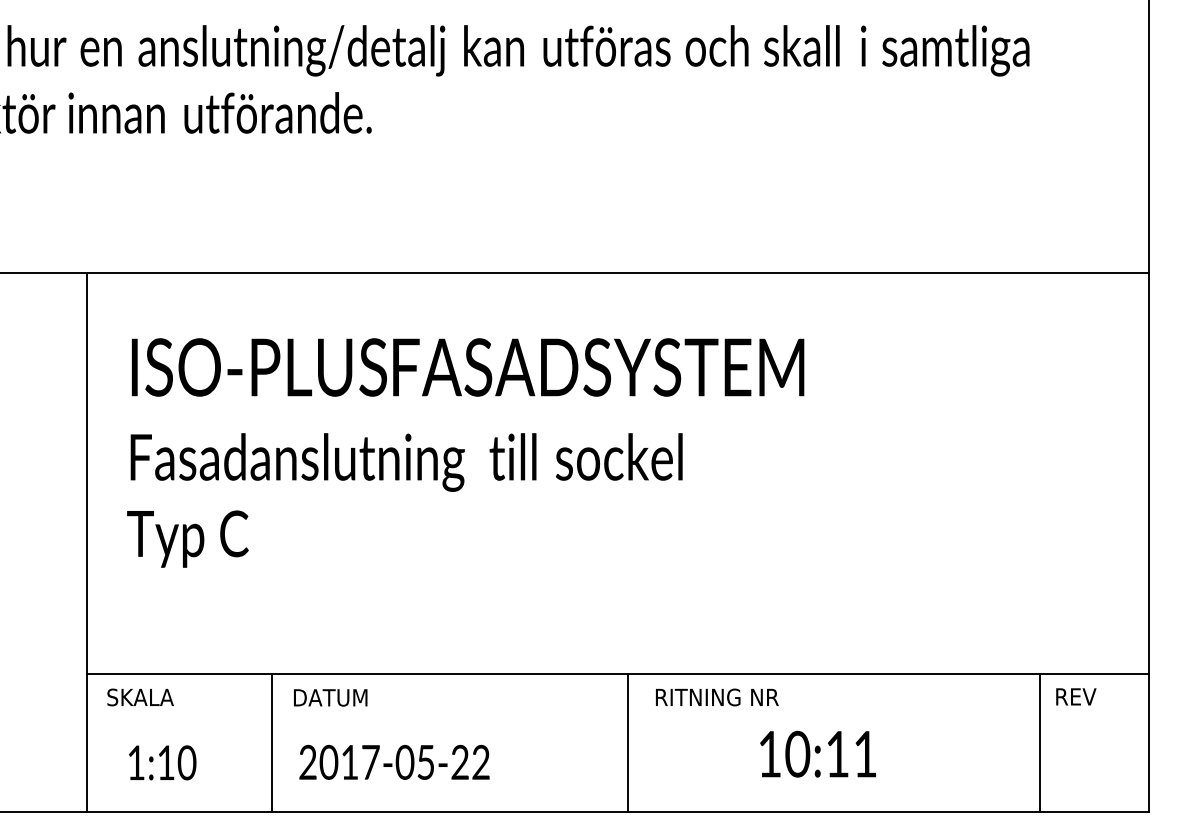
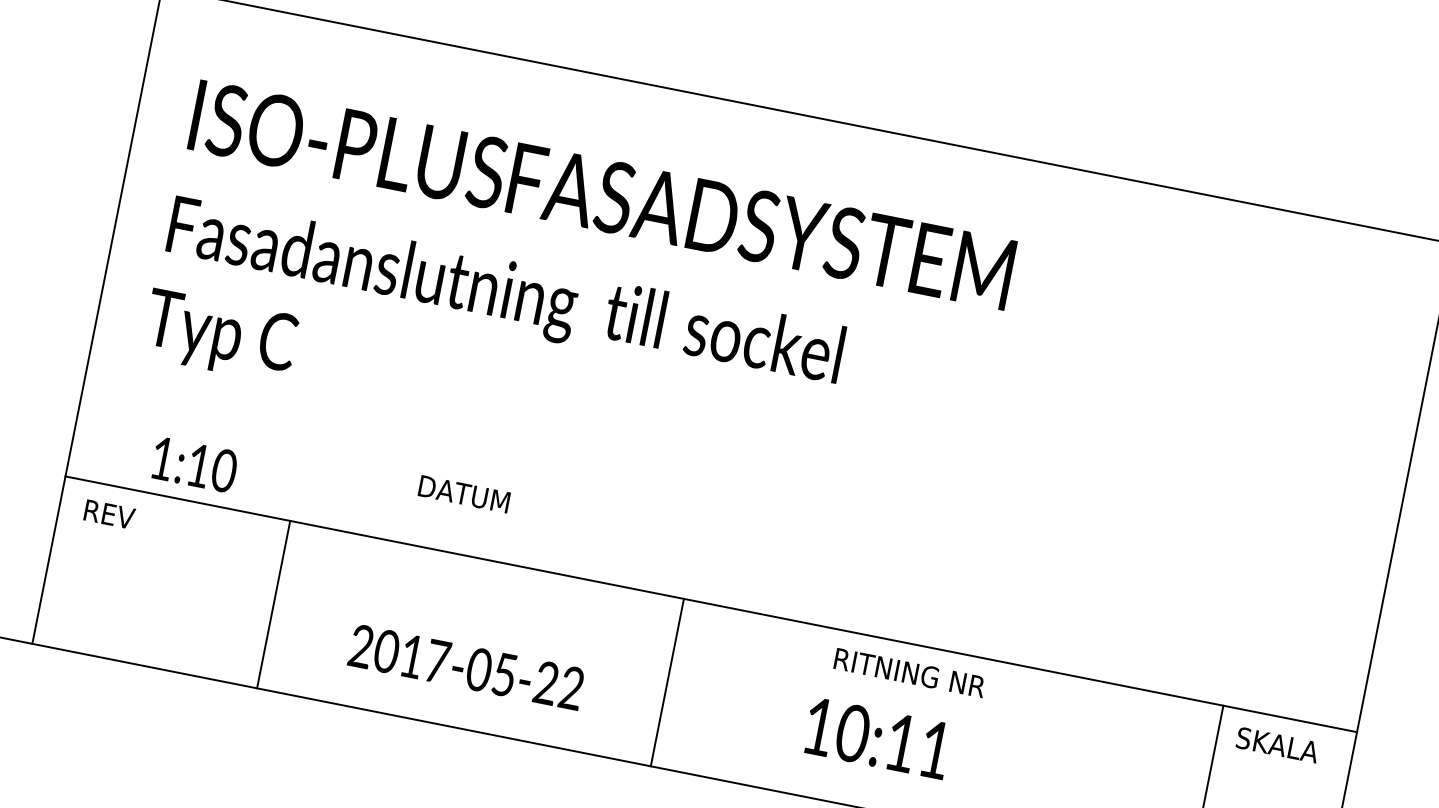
text: (1088, 696) -> (1277, 744), REV -> SKALA
text: (140, 697) -> (124, 517), SKALA -> REV
text: (330, 697) -> (464, 493), moved
text: (717, 697) -> (910, 673), moved
line: (627, 742) -> (667, 681), moved
text: (817, 753) -> (877, 737), moved
text: (394, 761) -> (466, 666), moved
text: (162, 762) -> (194, 464), moved

